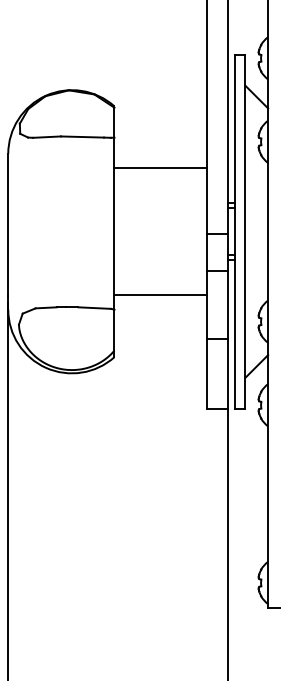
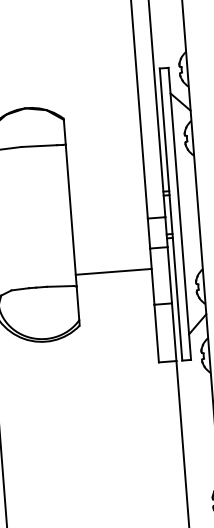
line: (160, 168) -> (105, 167), removed

